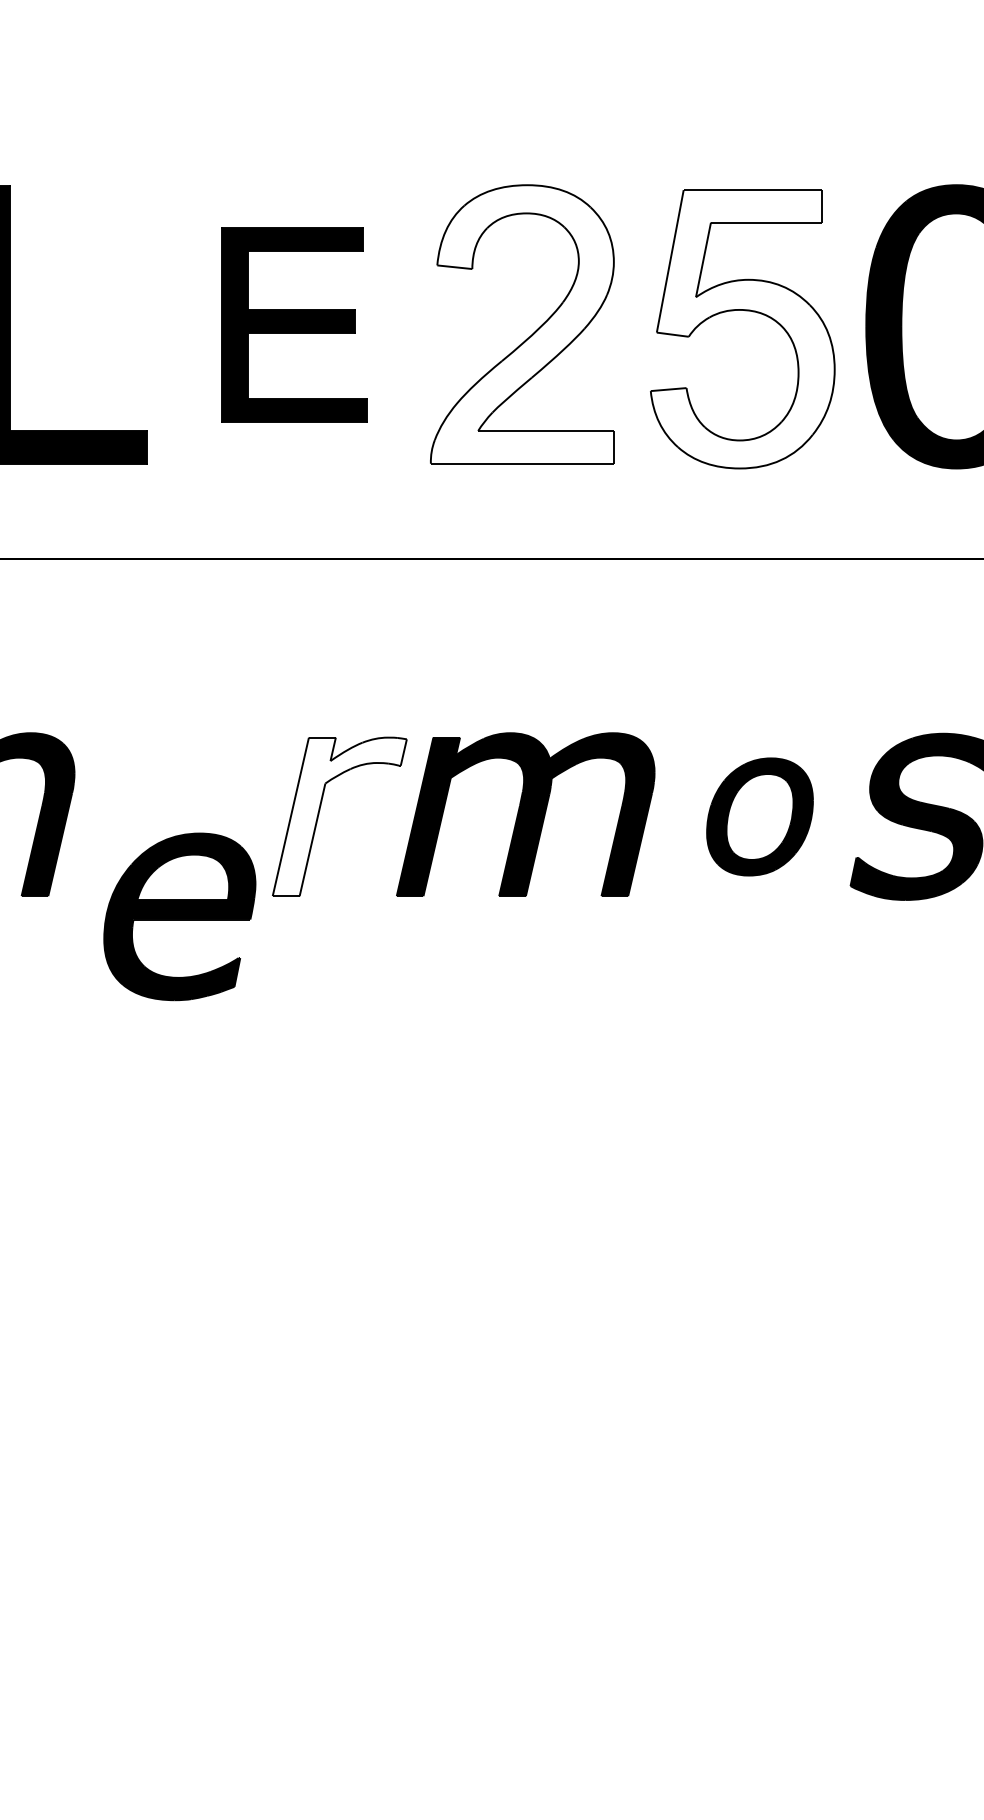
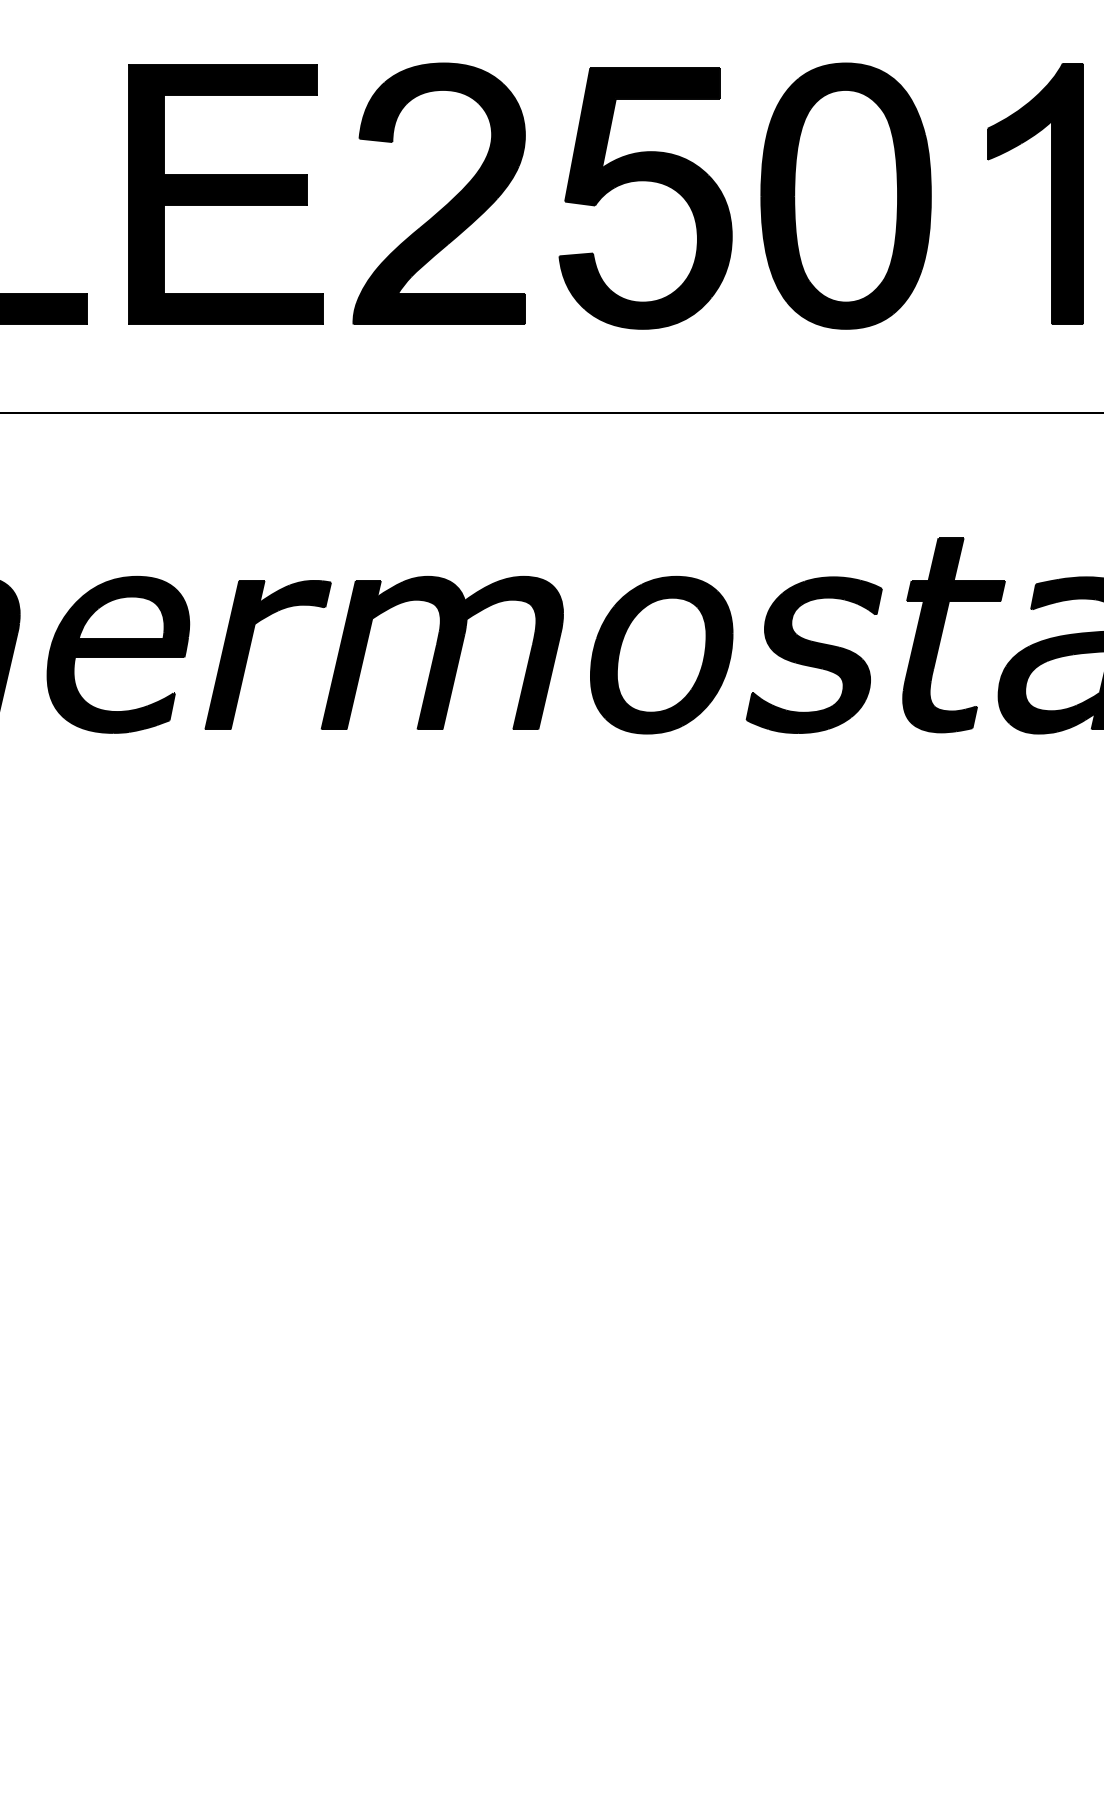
fill: (522, 323) -> (439, 193), added
part: (294, 325) -> (225, 194), size x1.43
fill: (742, 329) -> (645, 198), added
fill: (340, 816) -> (268, 654), added
part: (759, 817) -> (661, 655), size x1.43
part: (179, 916) -> (118, 654), moved

